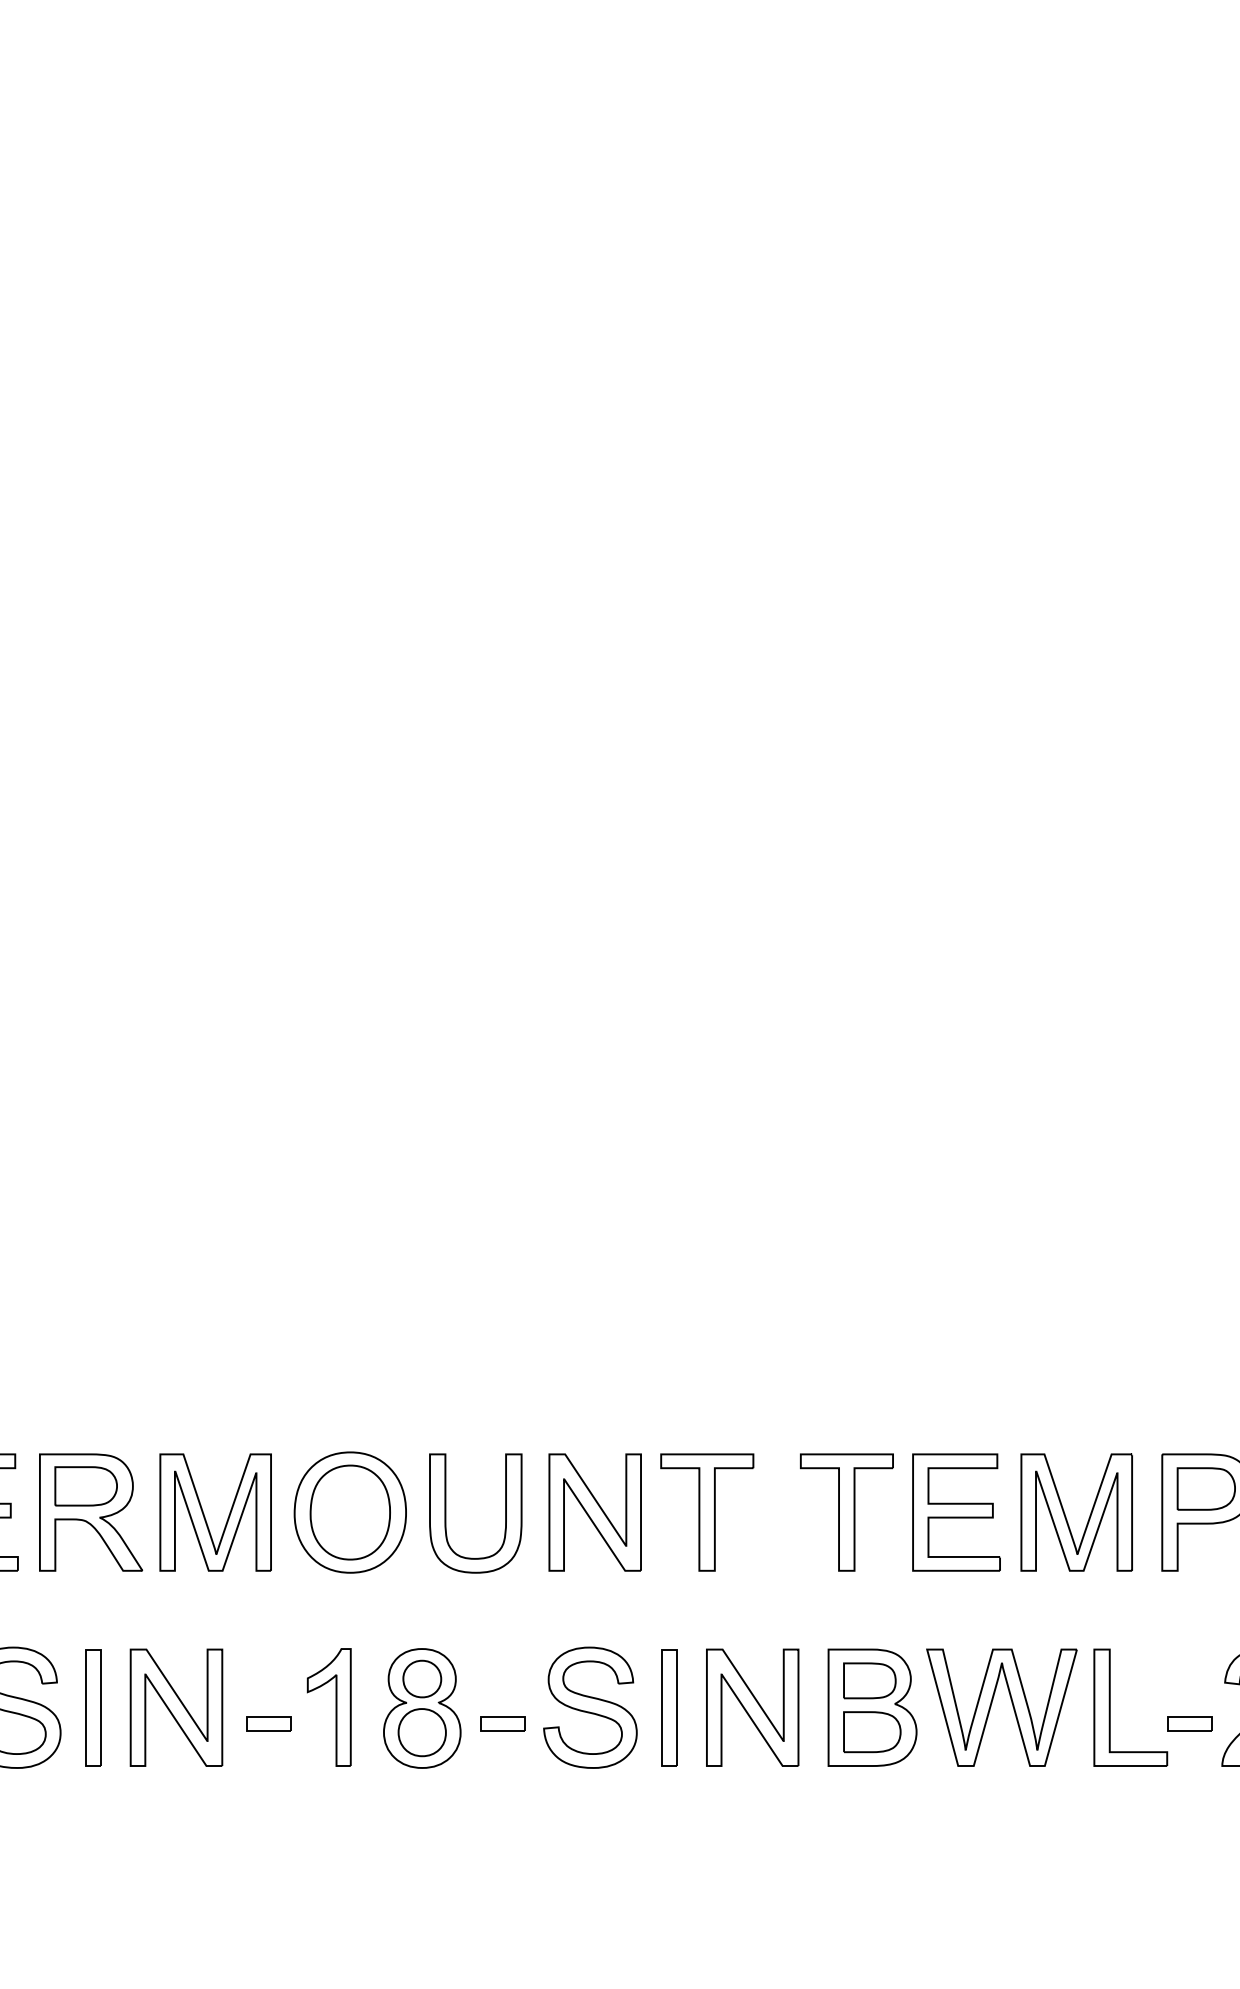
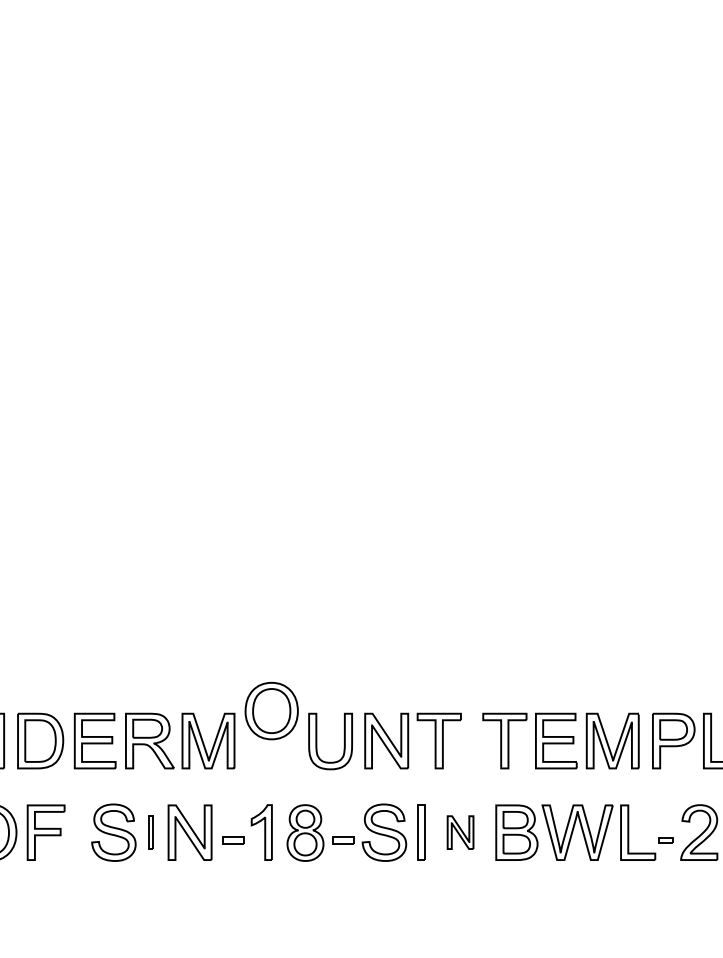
part: (349, 1511) -> (271, 710), moved
part: (94, 1707) -> (151, 832), size x0.6
part: (752, 1707) -> (460, 832), size x0.6
part: (1189, 1724) -> (665, 840), size x0.7

